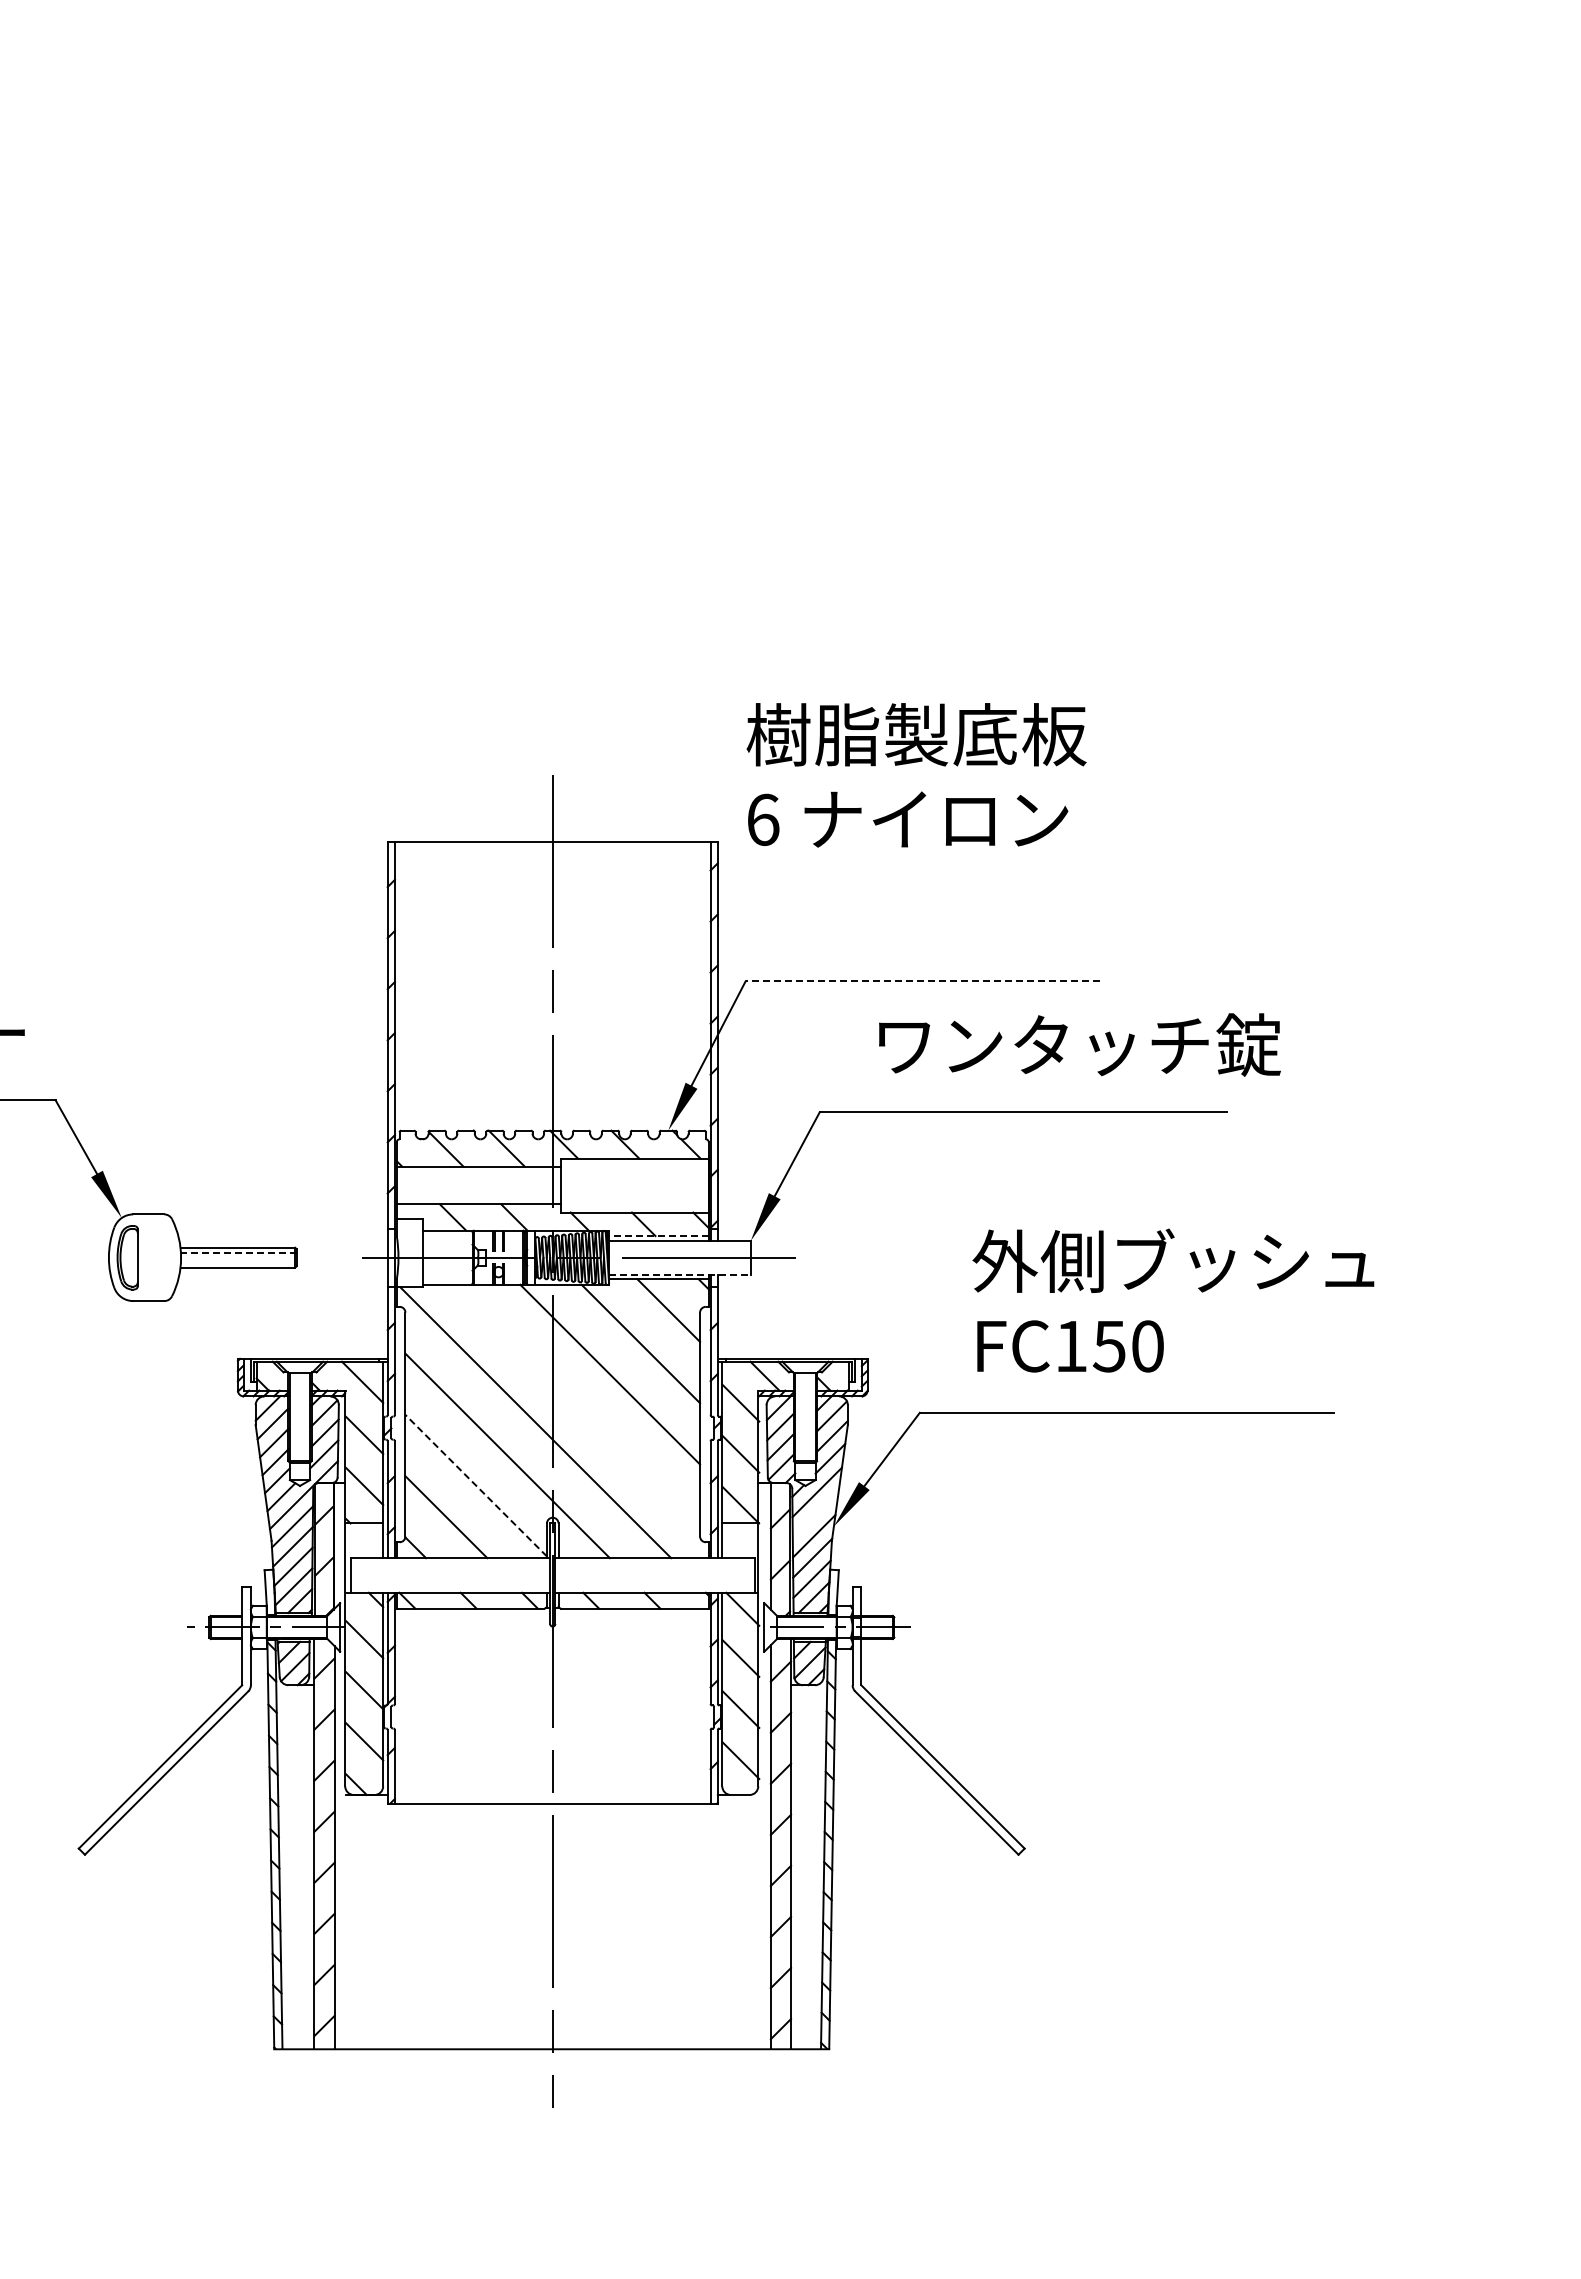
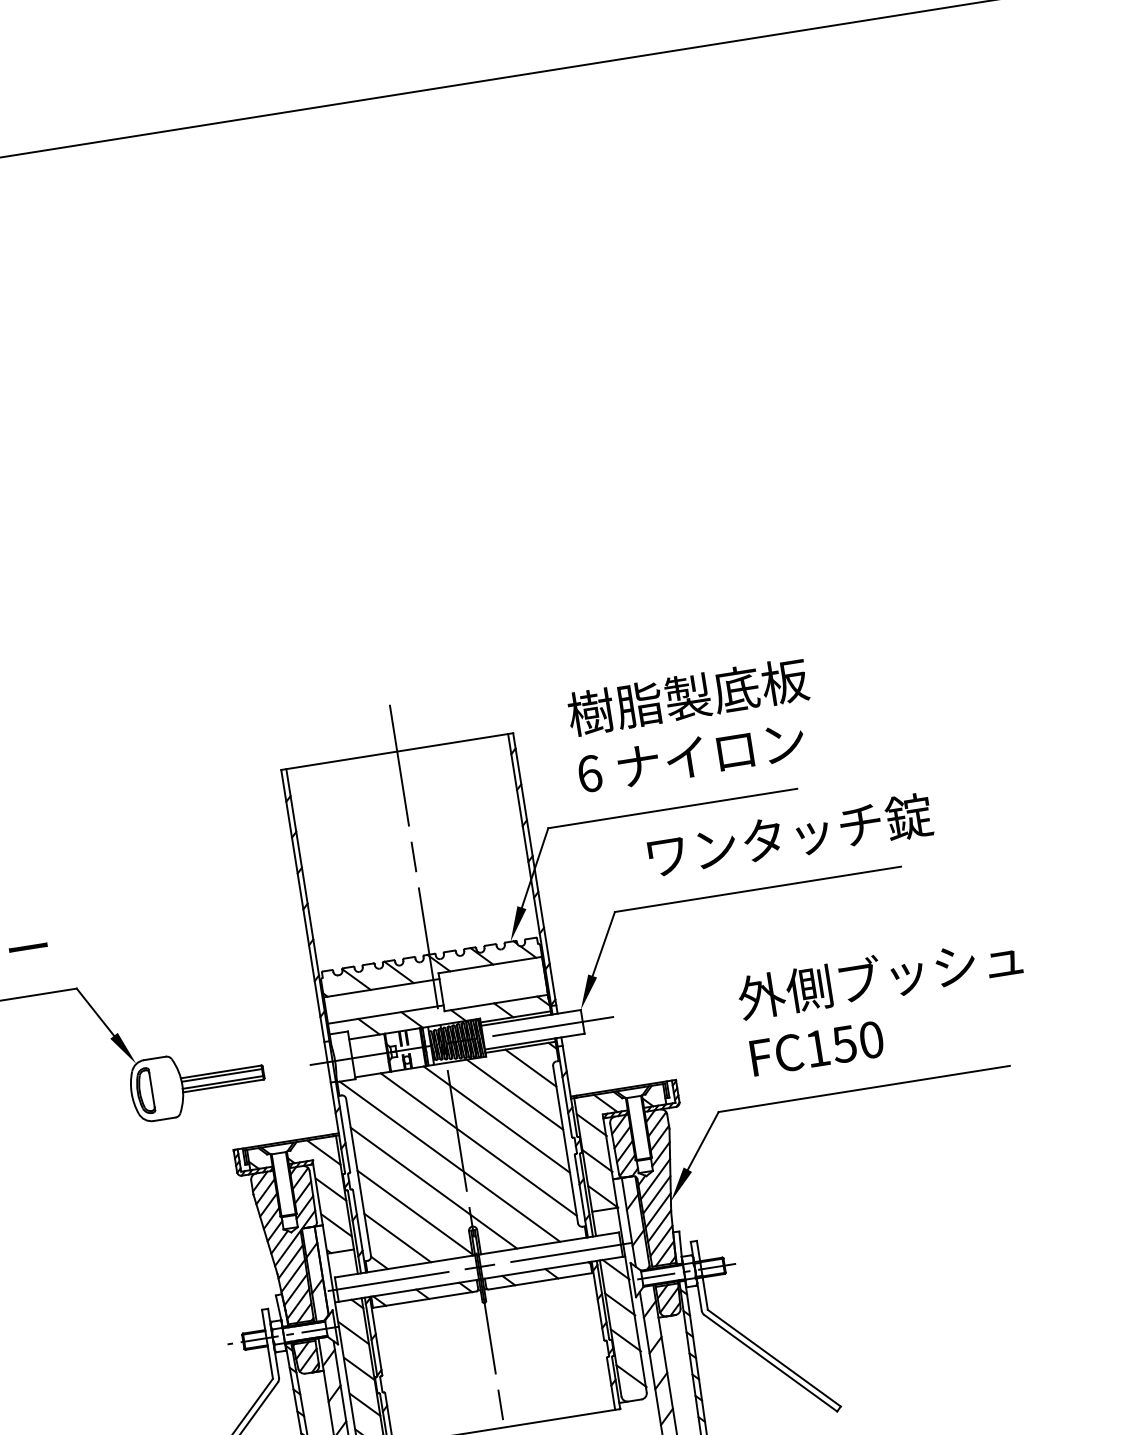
text: (916, 775) -> (692, 725), moved
line: (922, 981) -> (672, 808), dashed -> solid
line: (658, 1236) -> (515, 1017), dashed -> solid
line: (238, 1252) -> (222, 1075), dashed -> solid
line: (238, 1262) -> (223, 1082), added
line: (680, 1274) -> (535, 1041), dashed -> solid
line: (579, 1404) -> (478, 1144), added
line: (475, 1485) -> (414, 1212), dashed -> solid
line: (815, 1514) -> (656, 1195), added
line: (551, 1575) -> (478, 1267), added

